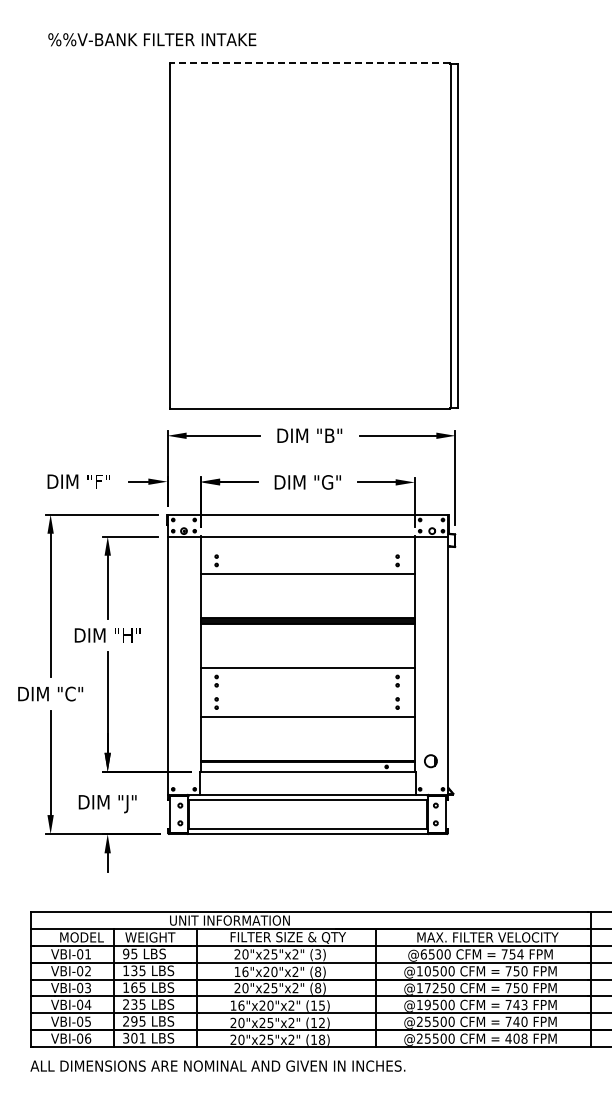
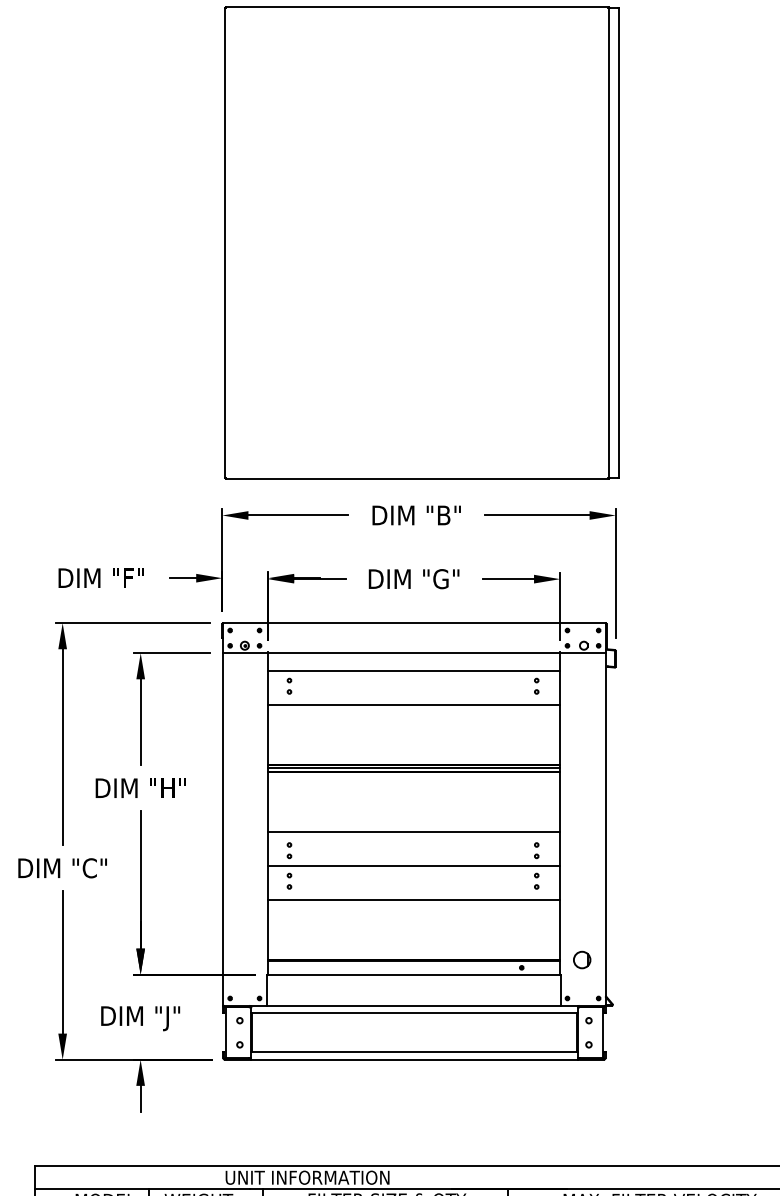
line: (309, 63) -> (416, 6), dashed -> solid
line: (307, 549) -> (413, 670), added
line: (307, 692) -> (413, 866), added

